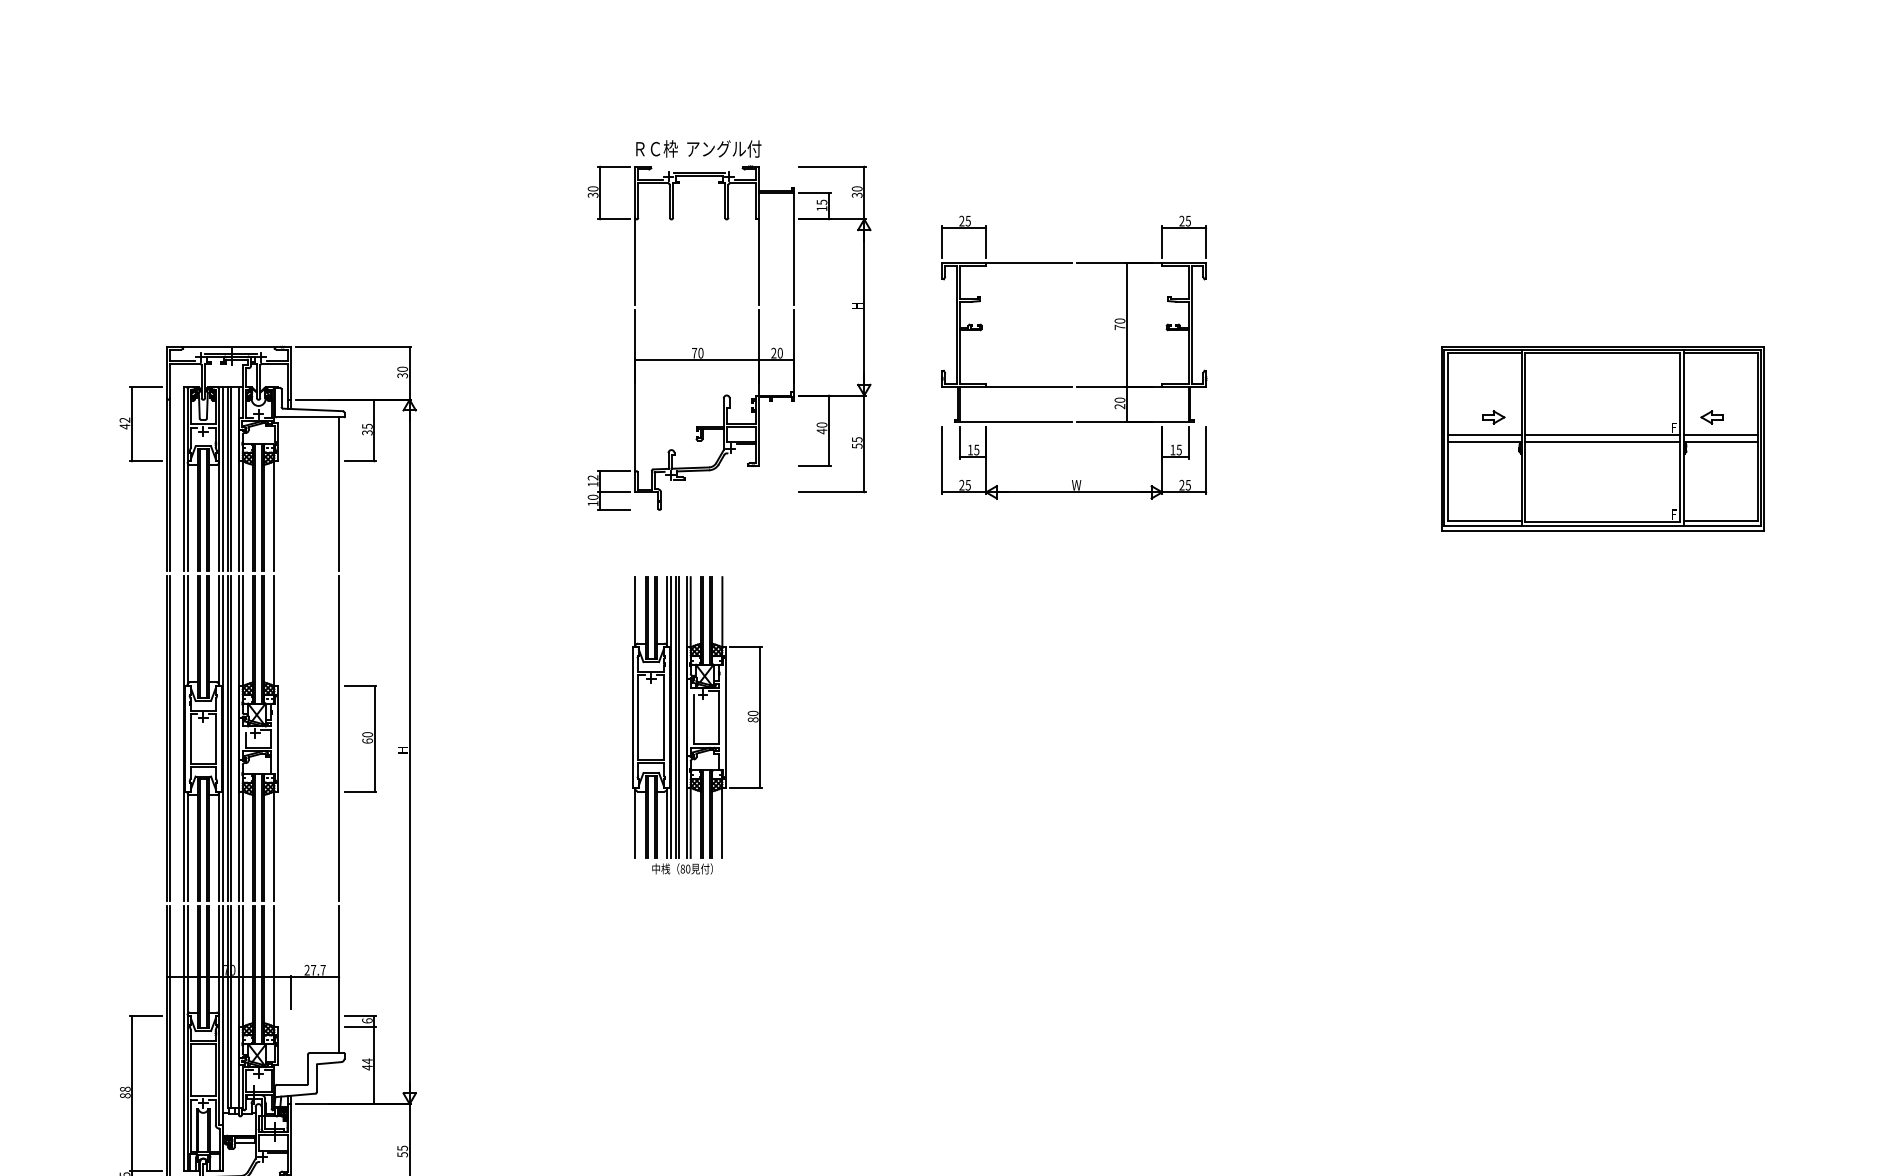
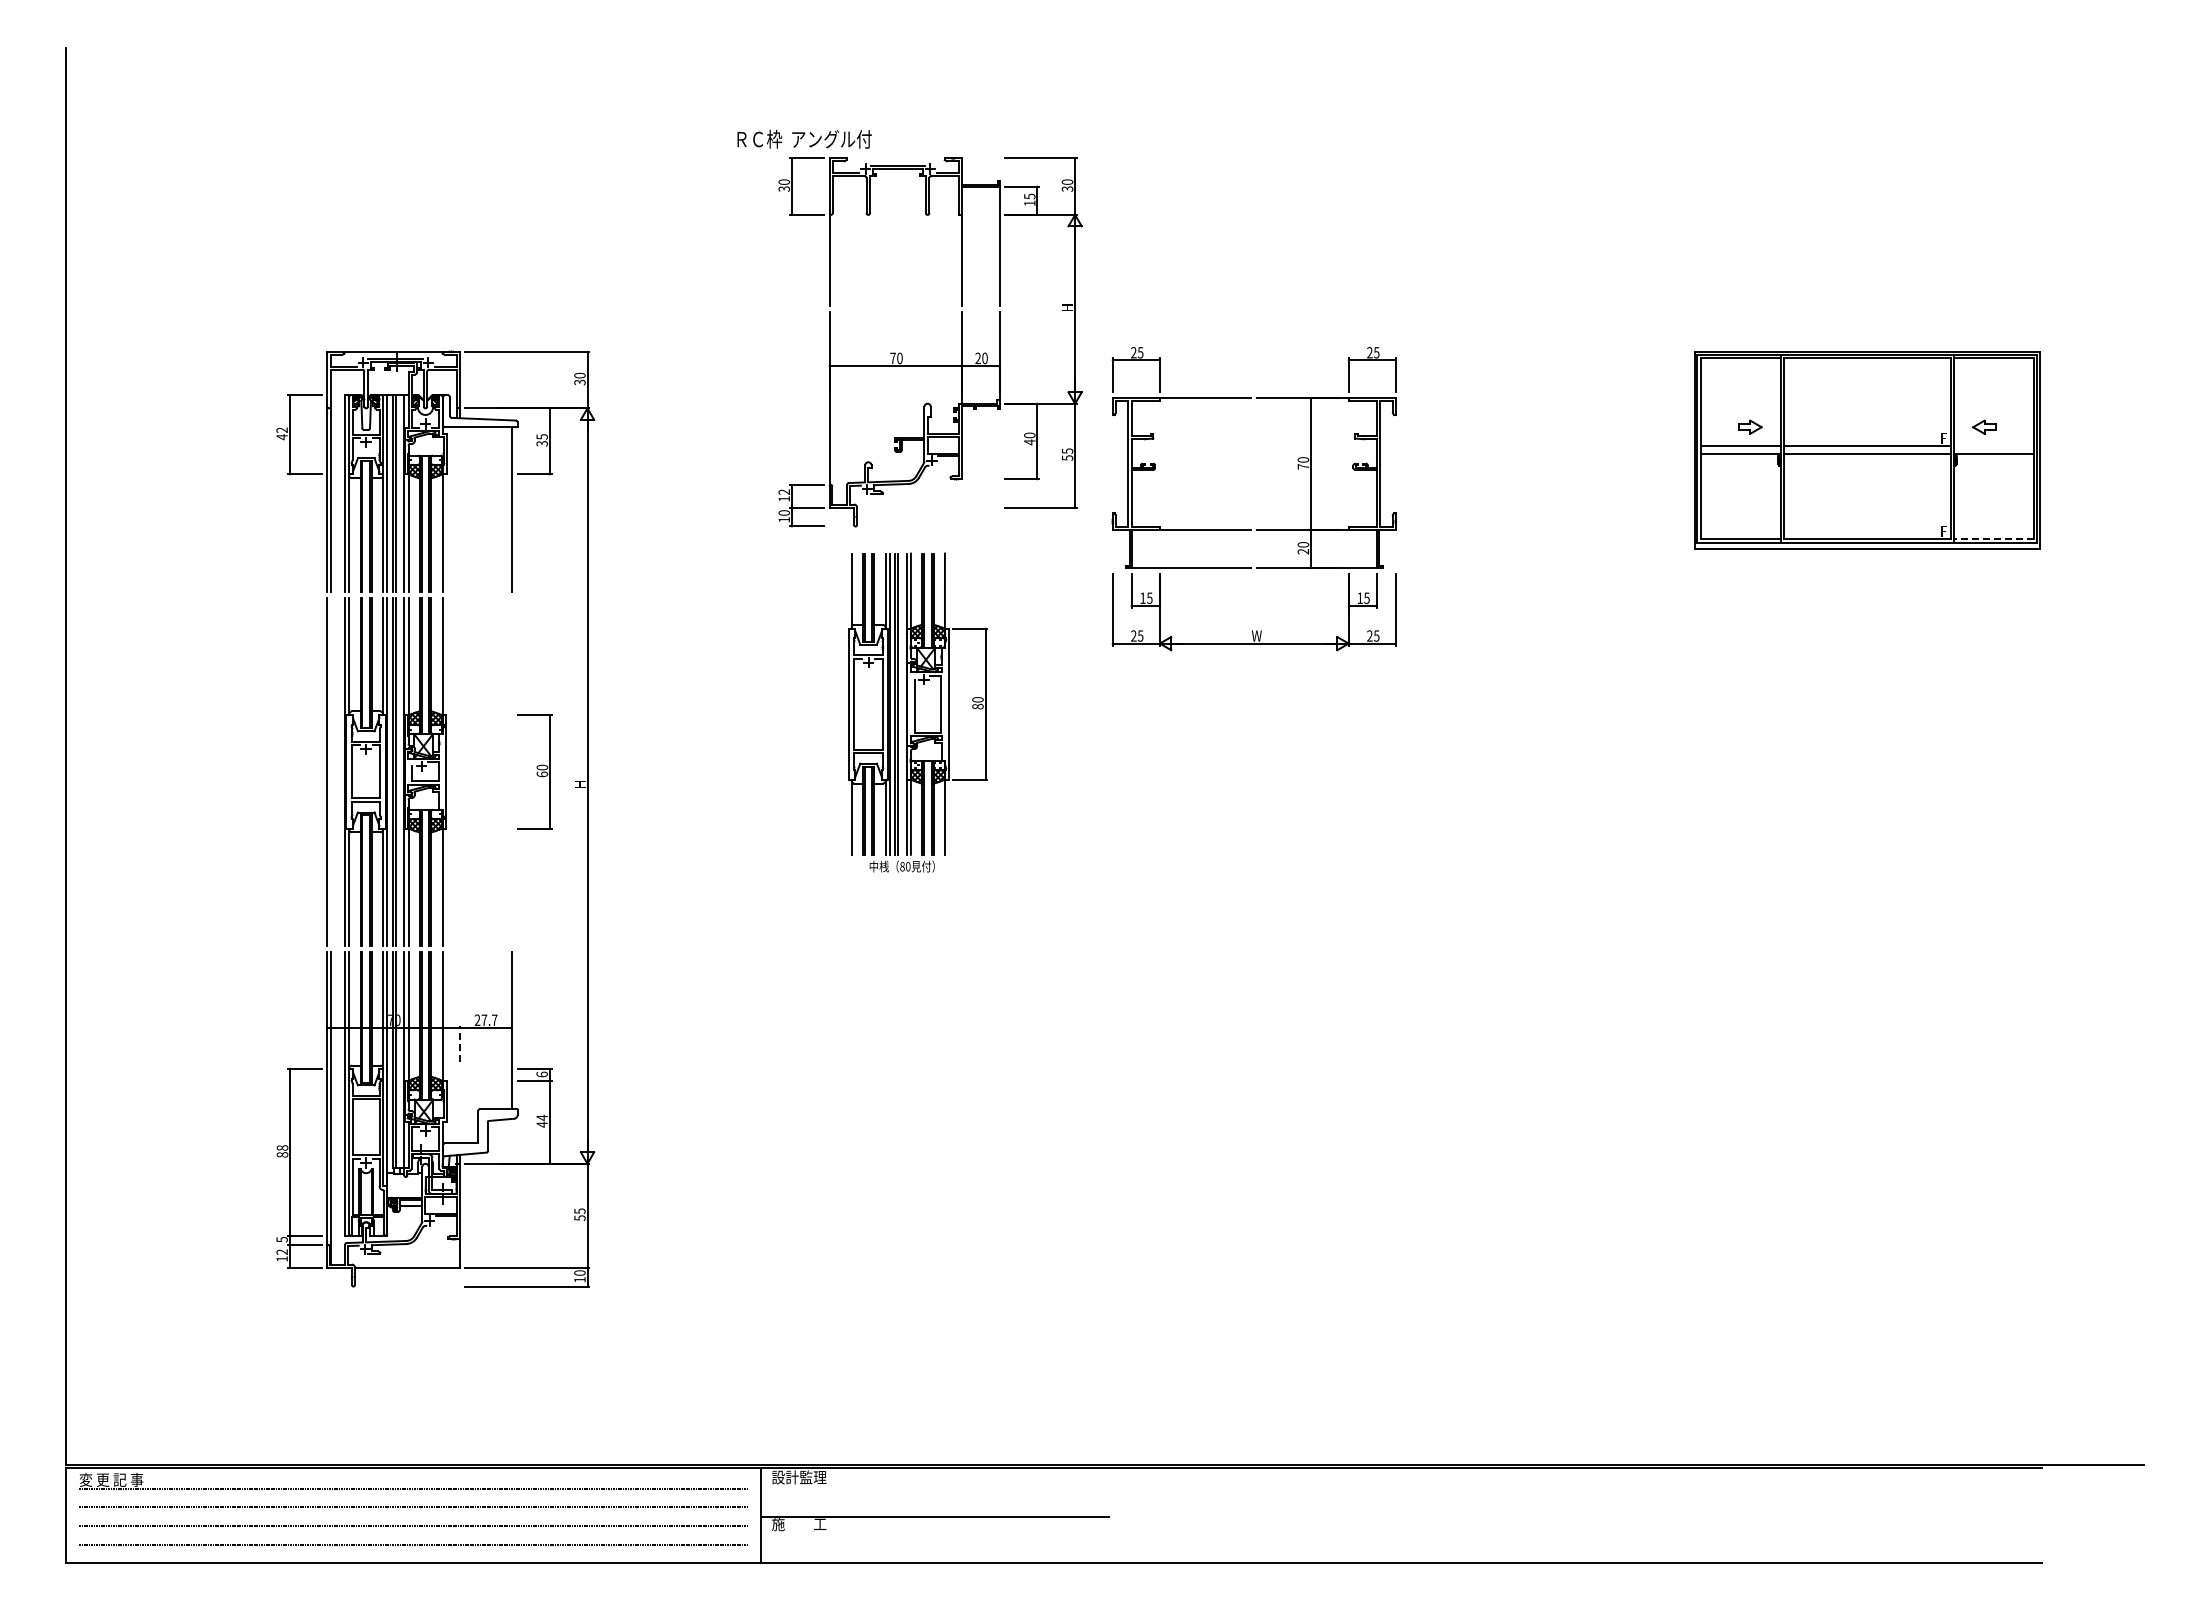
text: (698, 148) -> (804, 138), moved
part: (1076, 385) -> (1256, 529), moved
line: (1720, 435) -> (1993, 446), removed
line: (1721, 521) -> (1994, 538), solid -> dashed
part: (696, 725) -> (917, 712), moved
line: (170, 738) -> (330, 771), removed
line: (338, 738) -> (511, 771), removed
line: (290, 991) -> (459, 1043), solid -> dashed

